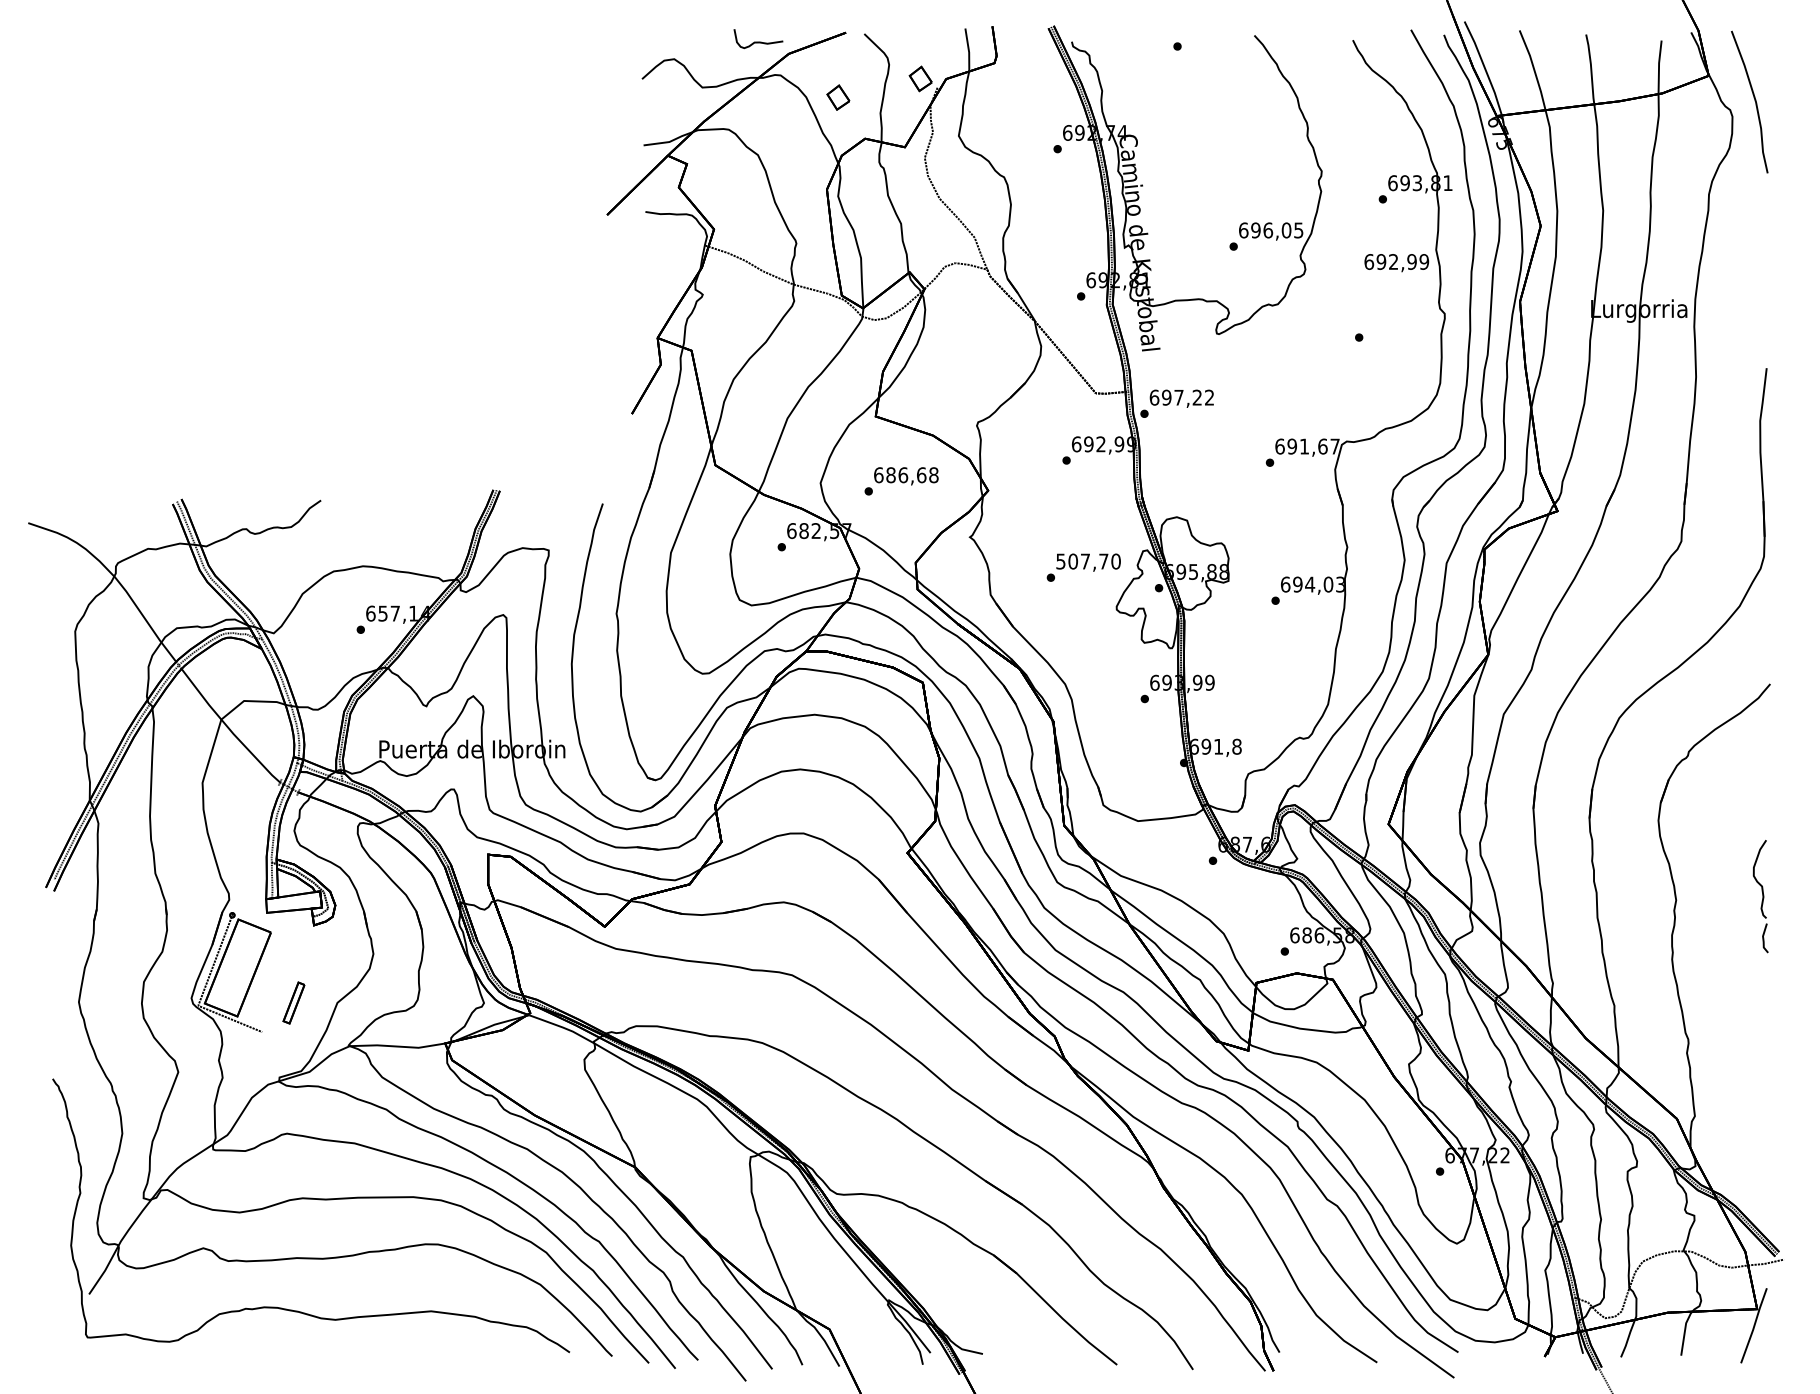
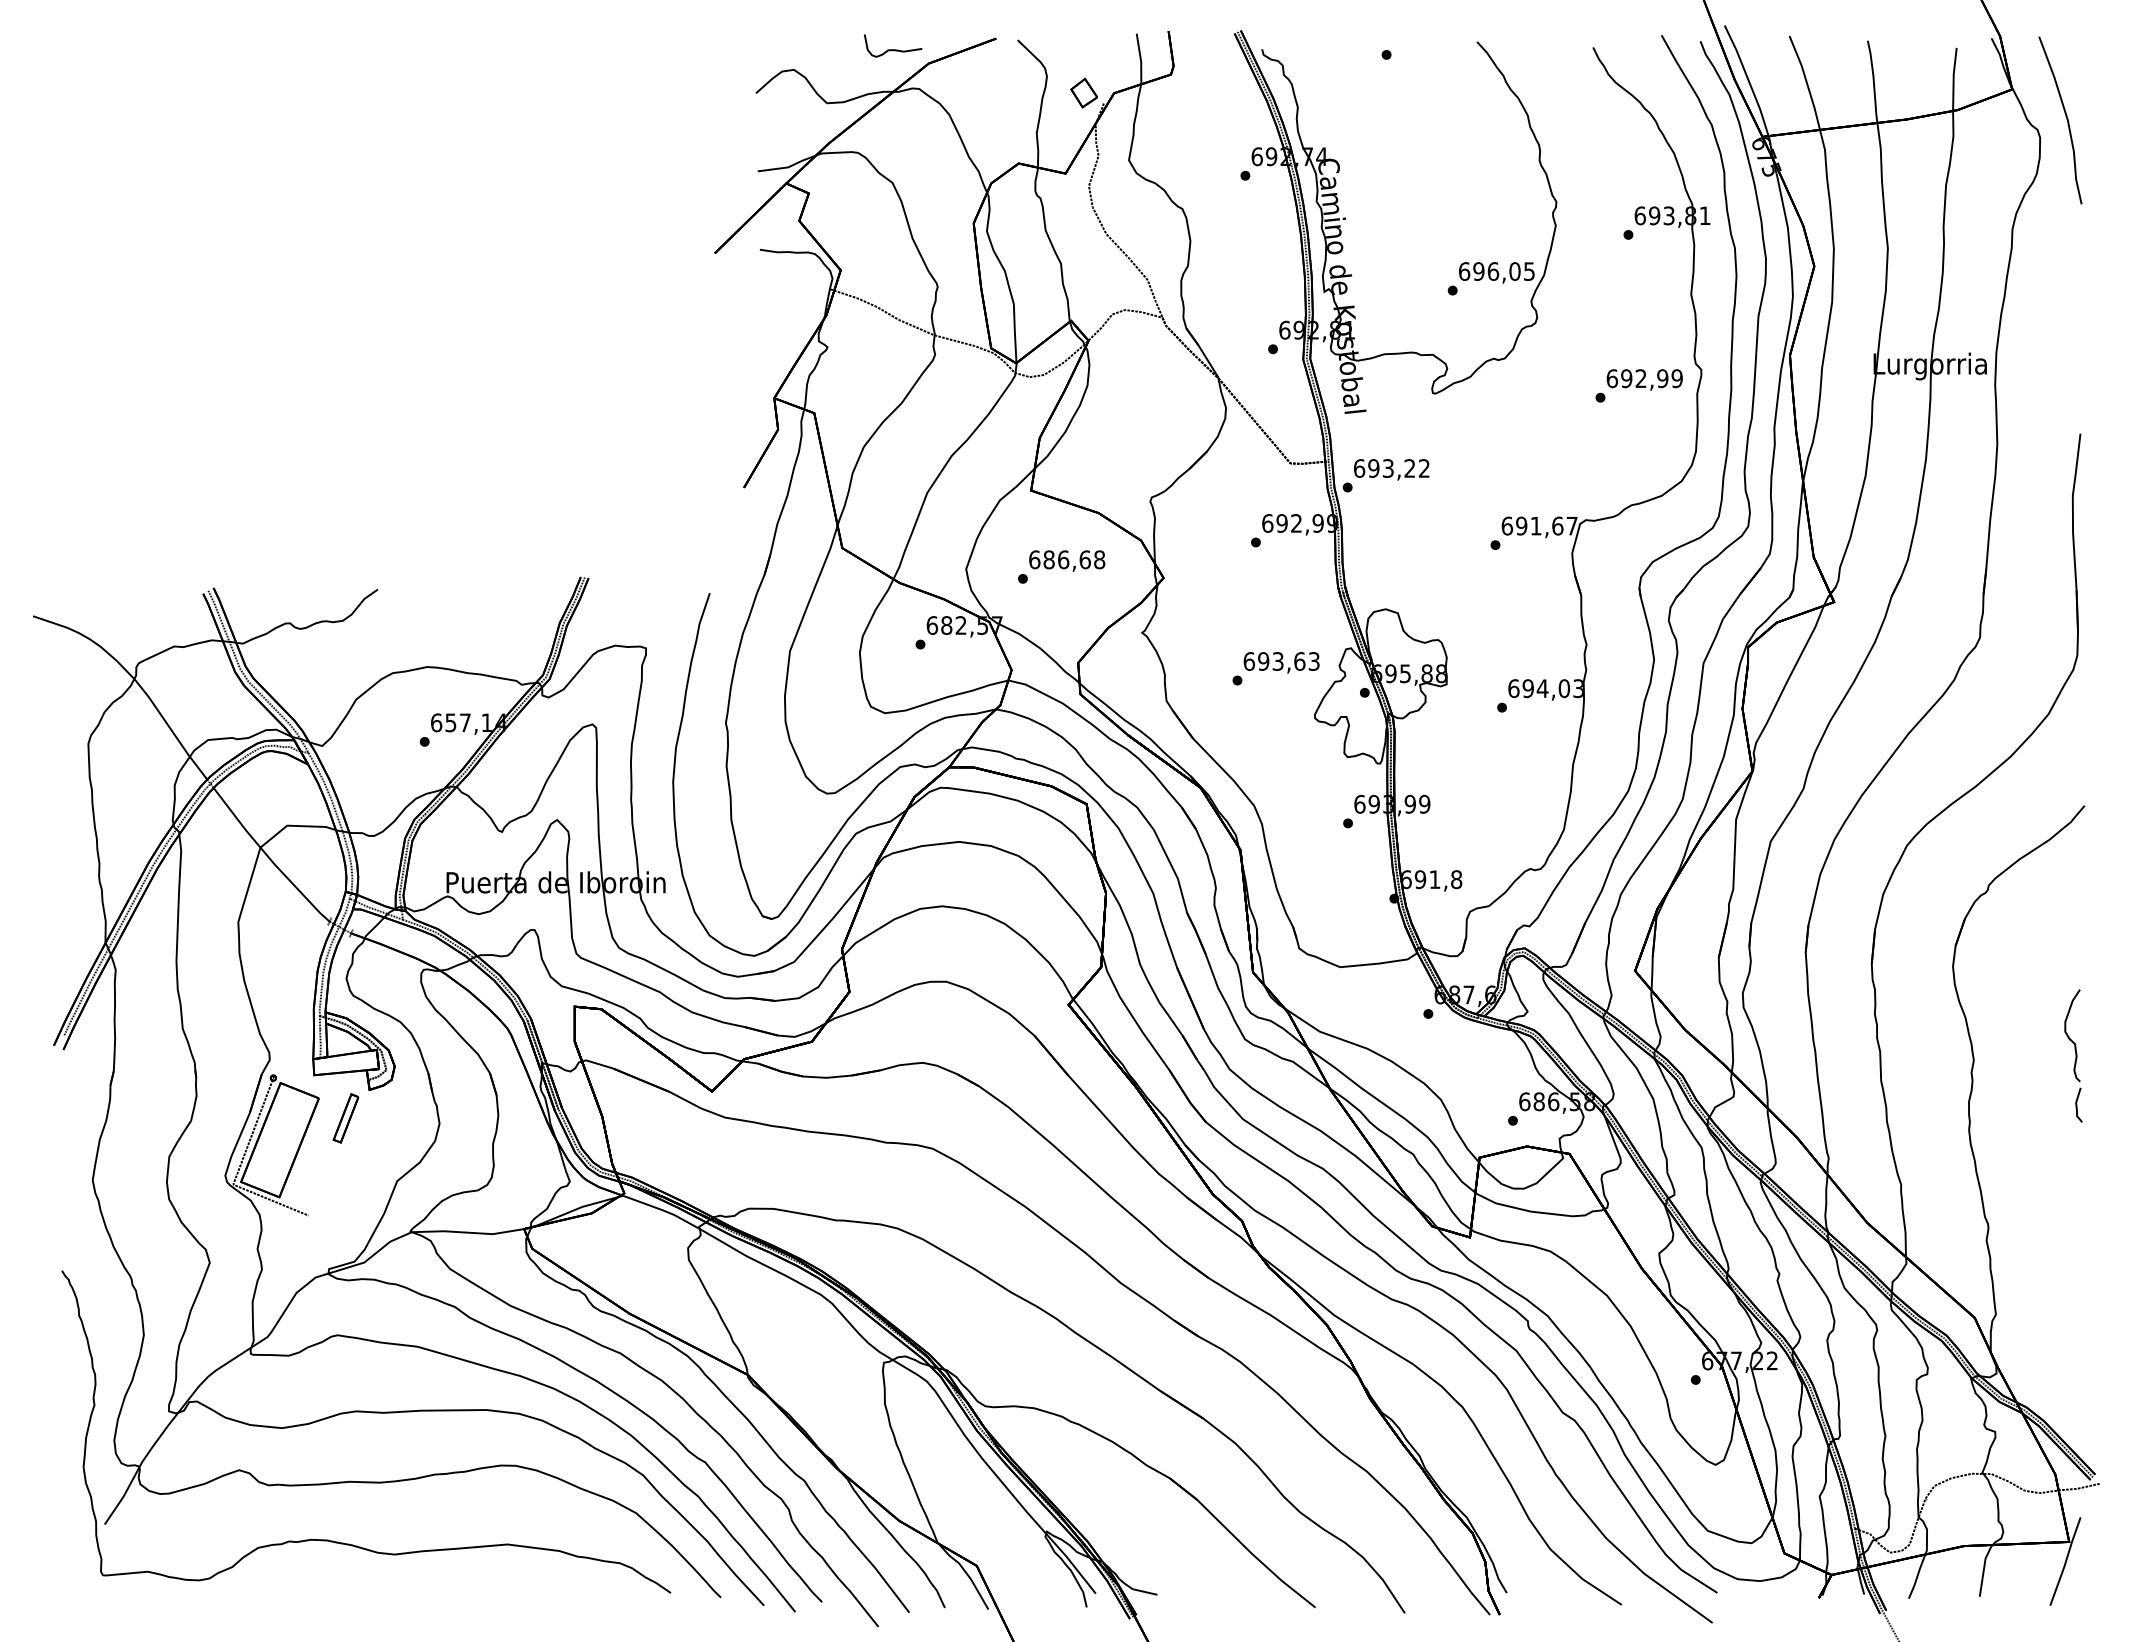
part: (837, 97) -> (986, 114), removed
text: (1396, 262) -> (1644, 379), moved
text: (1178, 397) -> (1387, 468), 697,22 -> 693,22
text: (1088, 561) -> (1281, 661), 507,70 -> 693,63
part: (293, 1003) -> (345, 1118), moved

